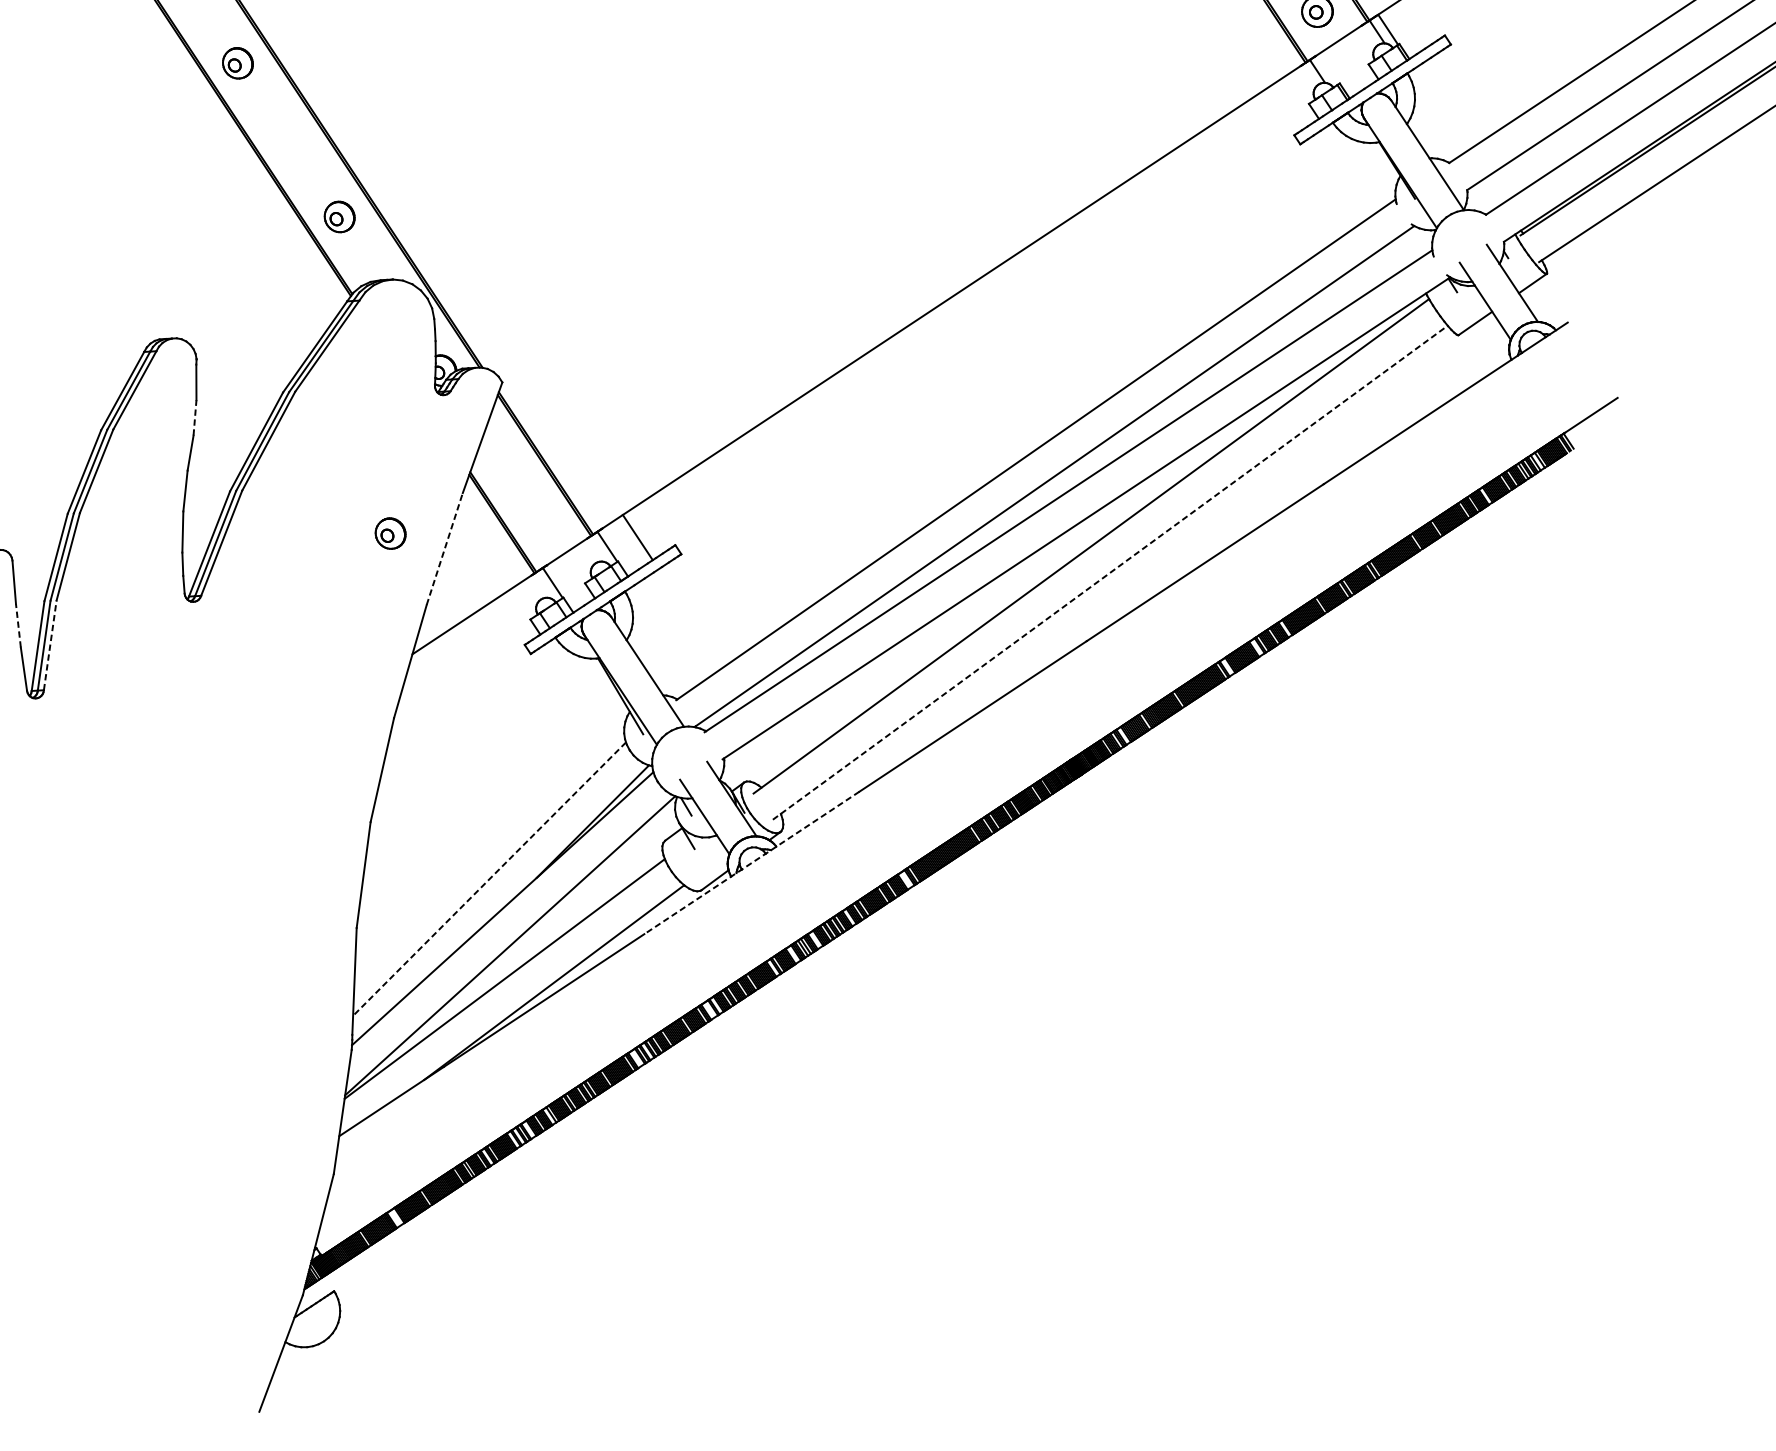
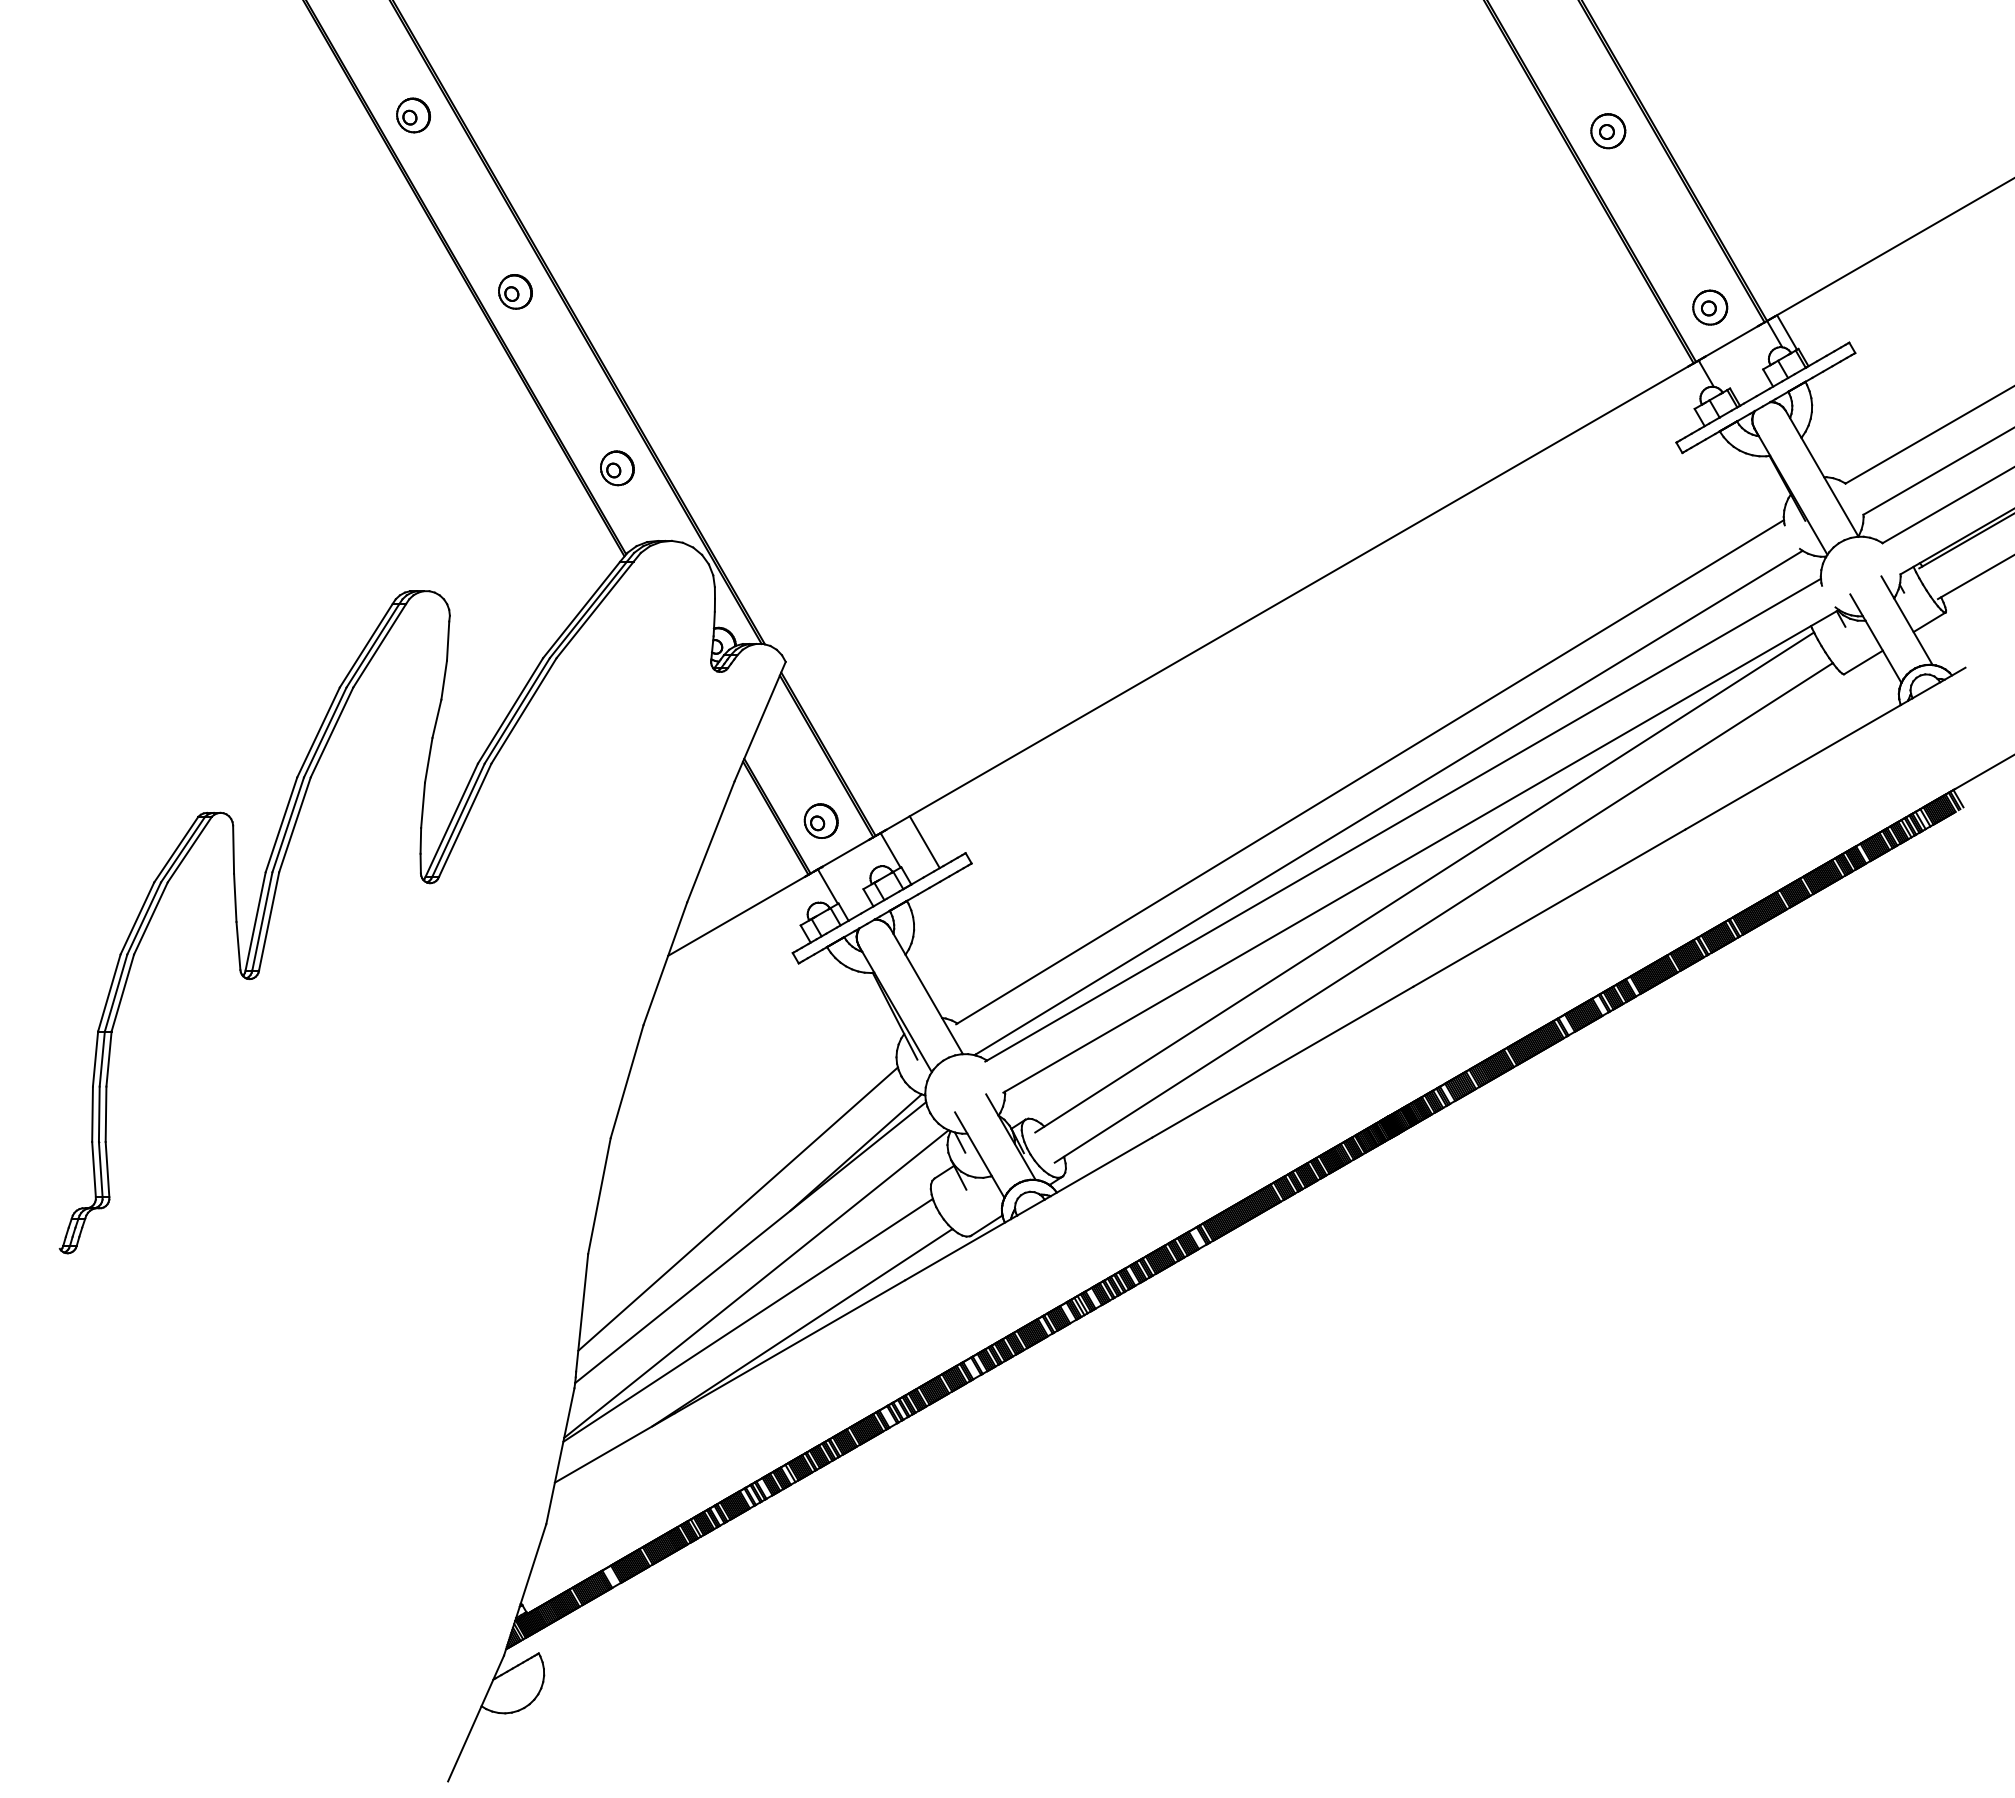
line: (195, 418) -> (444, 680), dashed -> solid
part: (389, 533) -> (820, 820), moved
line: (445, 548) -> (711, 841), dashed -> solid
line: (1110, 572) -> (1444, 912), dashed -> solid
line: (18, 625) -> (235, 897), dashed -> solid
line: (50, 644) -> (269, 920), dashed -> solid
line: (751, 862) -> (1028, 1208), dashed -> solid
line: (489, 879) -> (738, 1209), dashed -> solid

